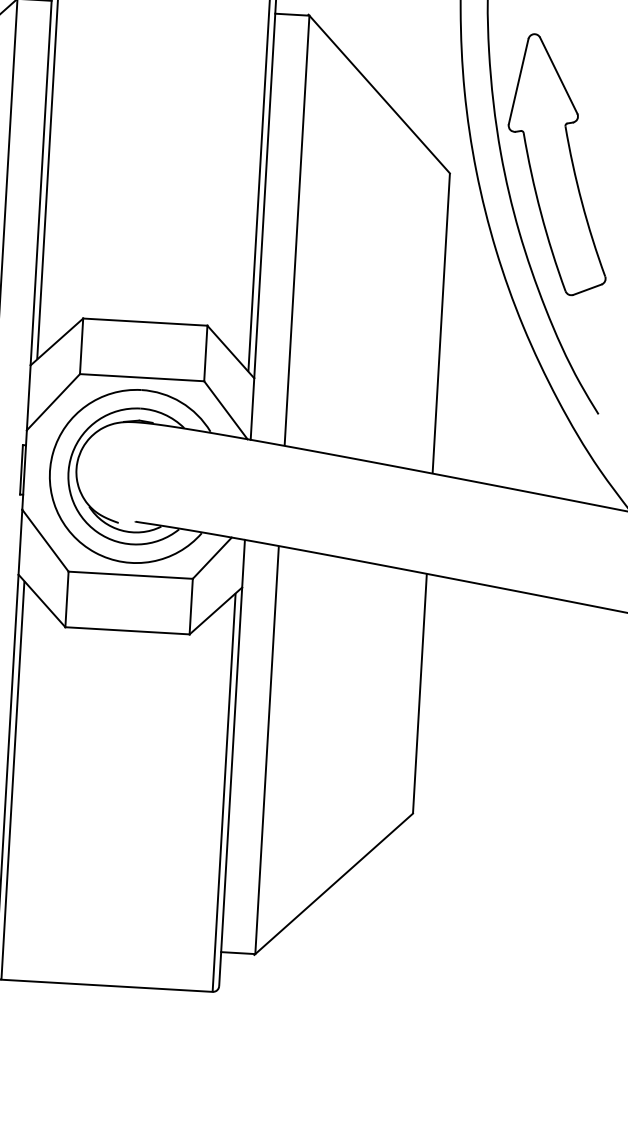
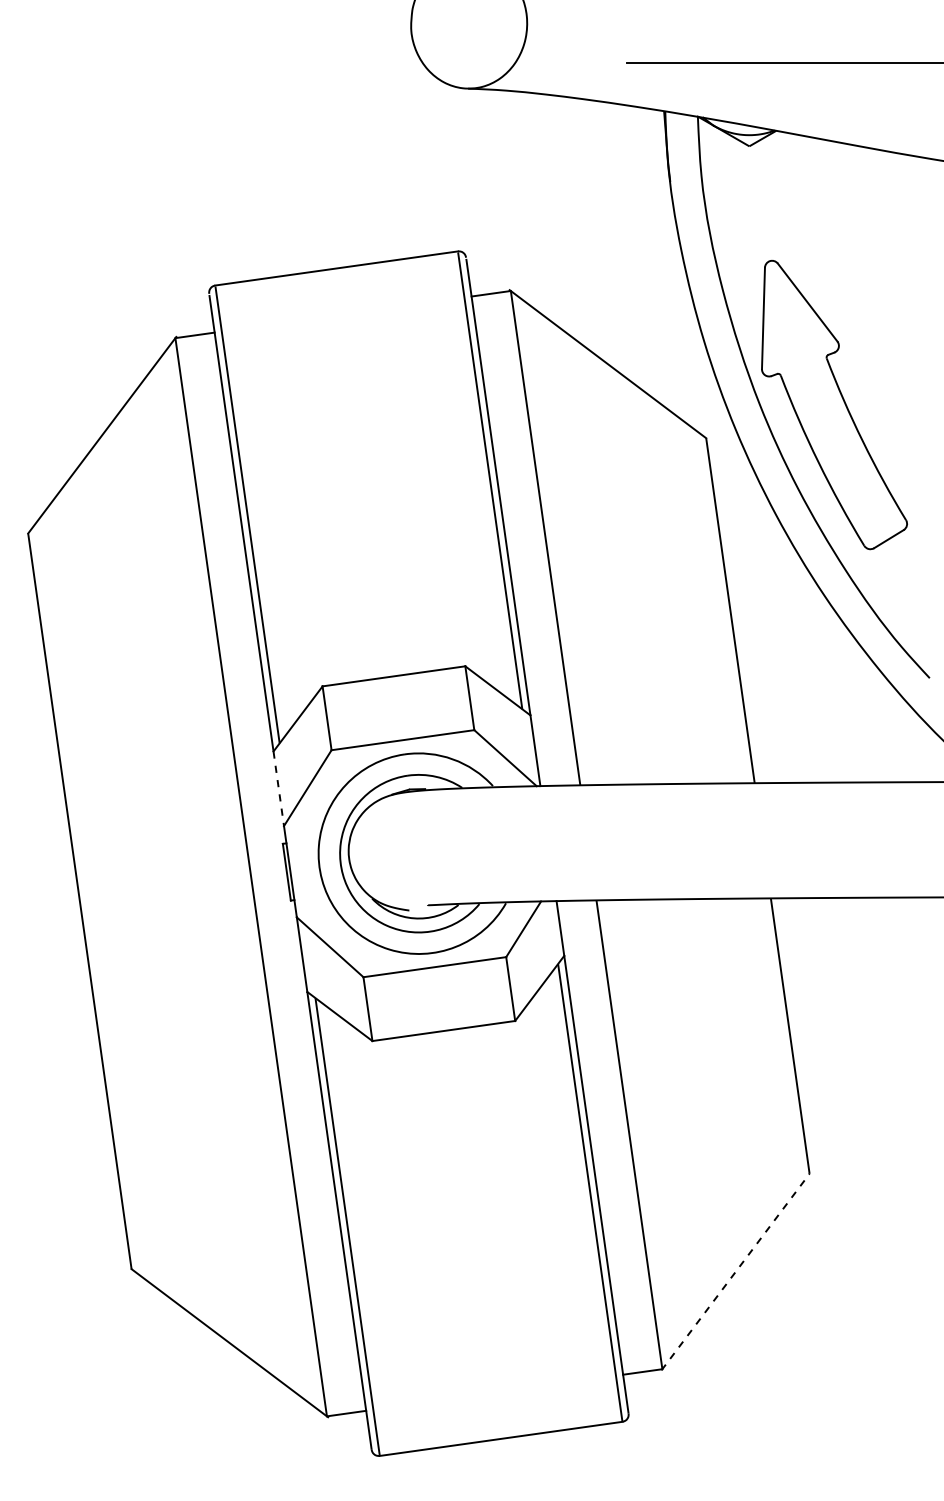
line: (28, 397) -> (278, 788), solid -> dashed
line: (333, 883) -> (735, 1271), solid -> dashed

